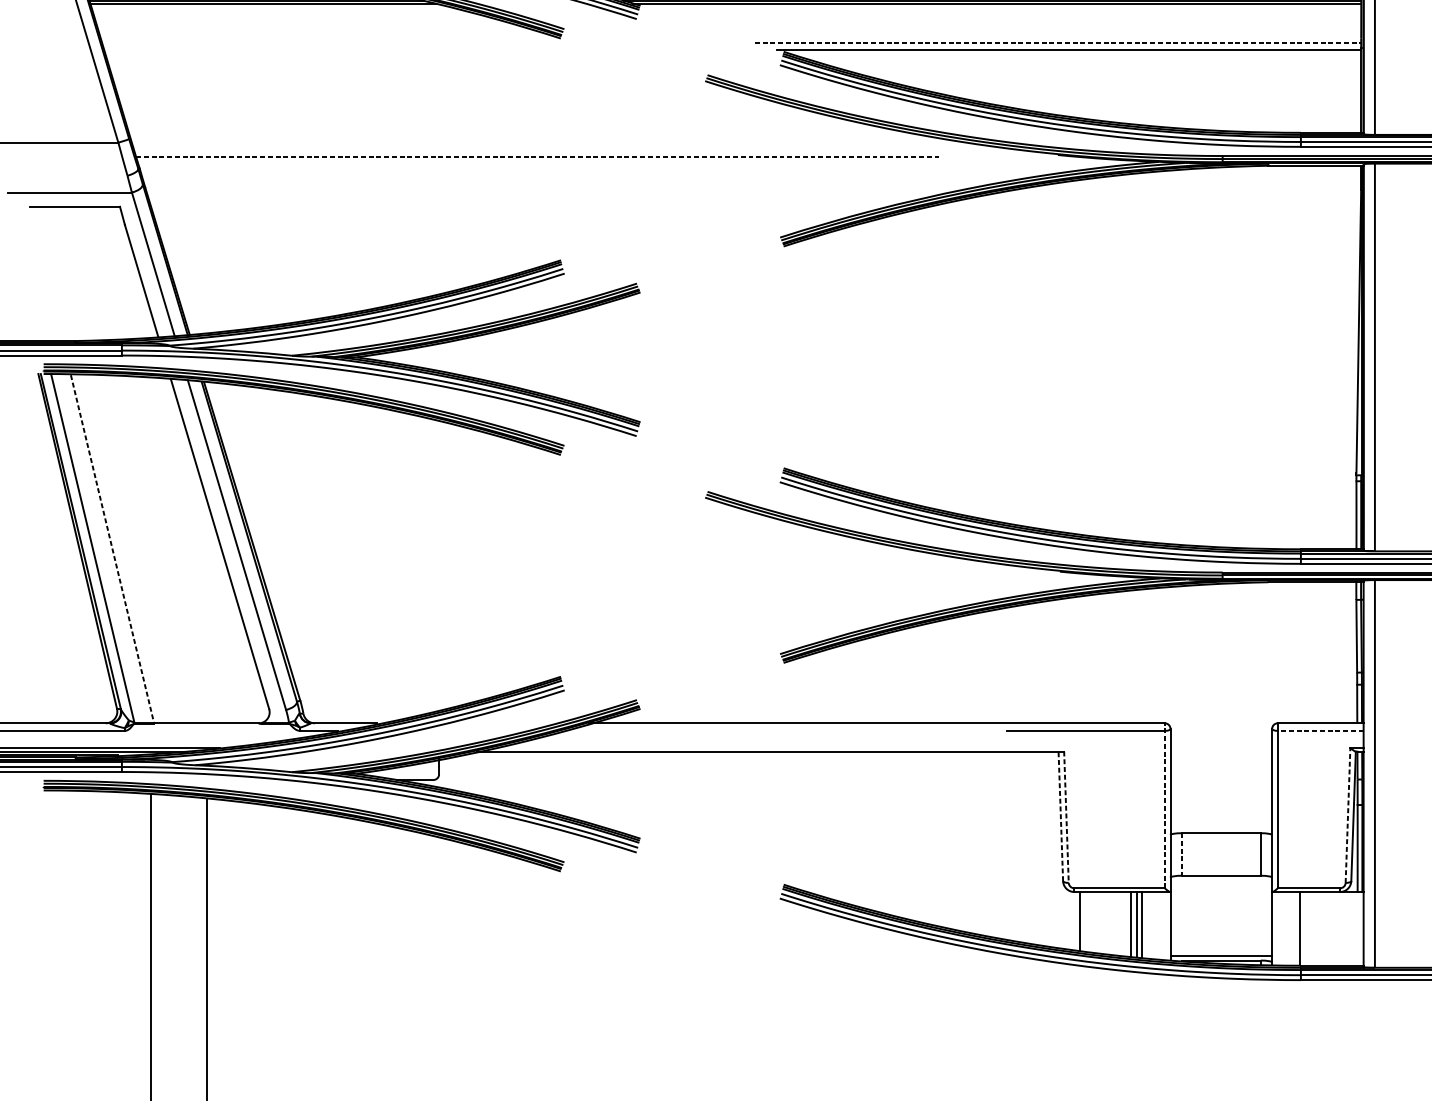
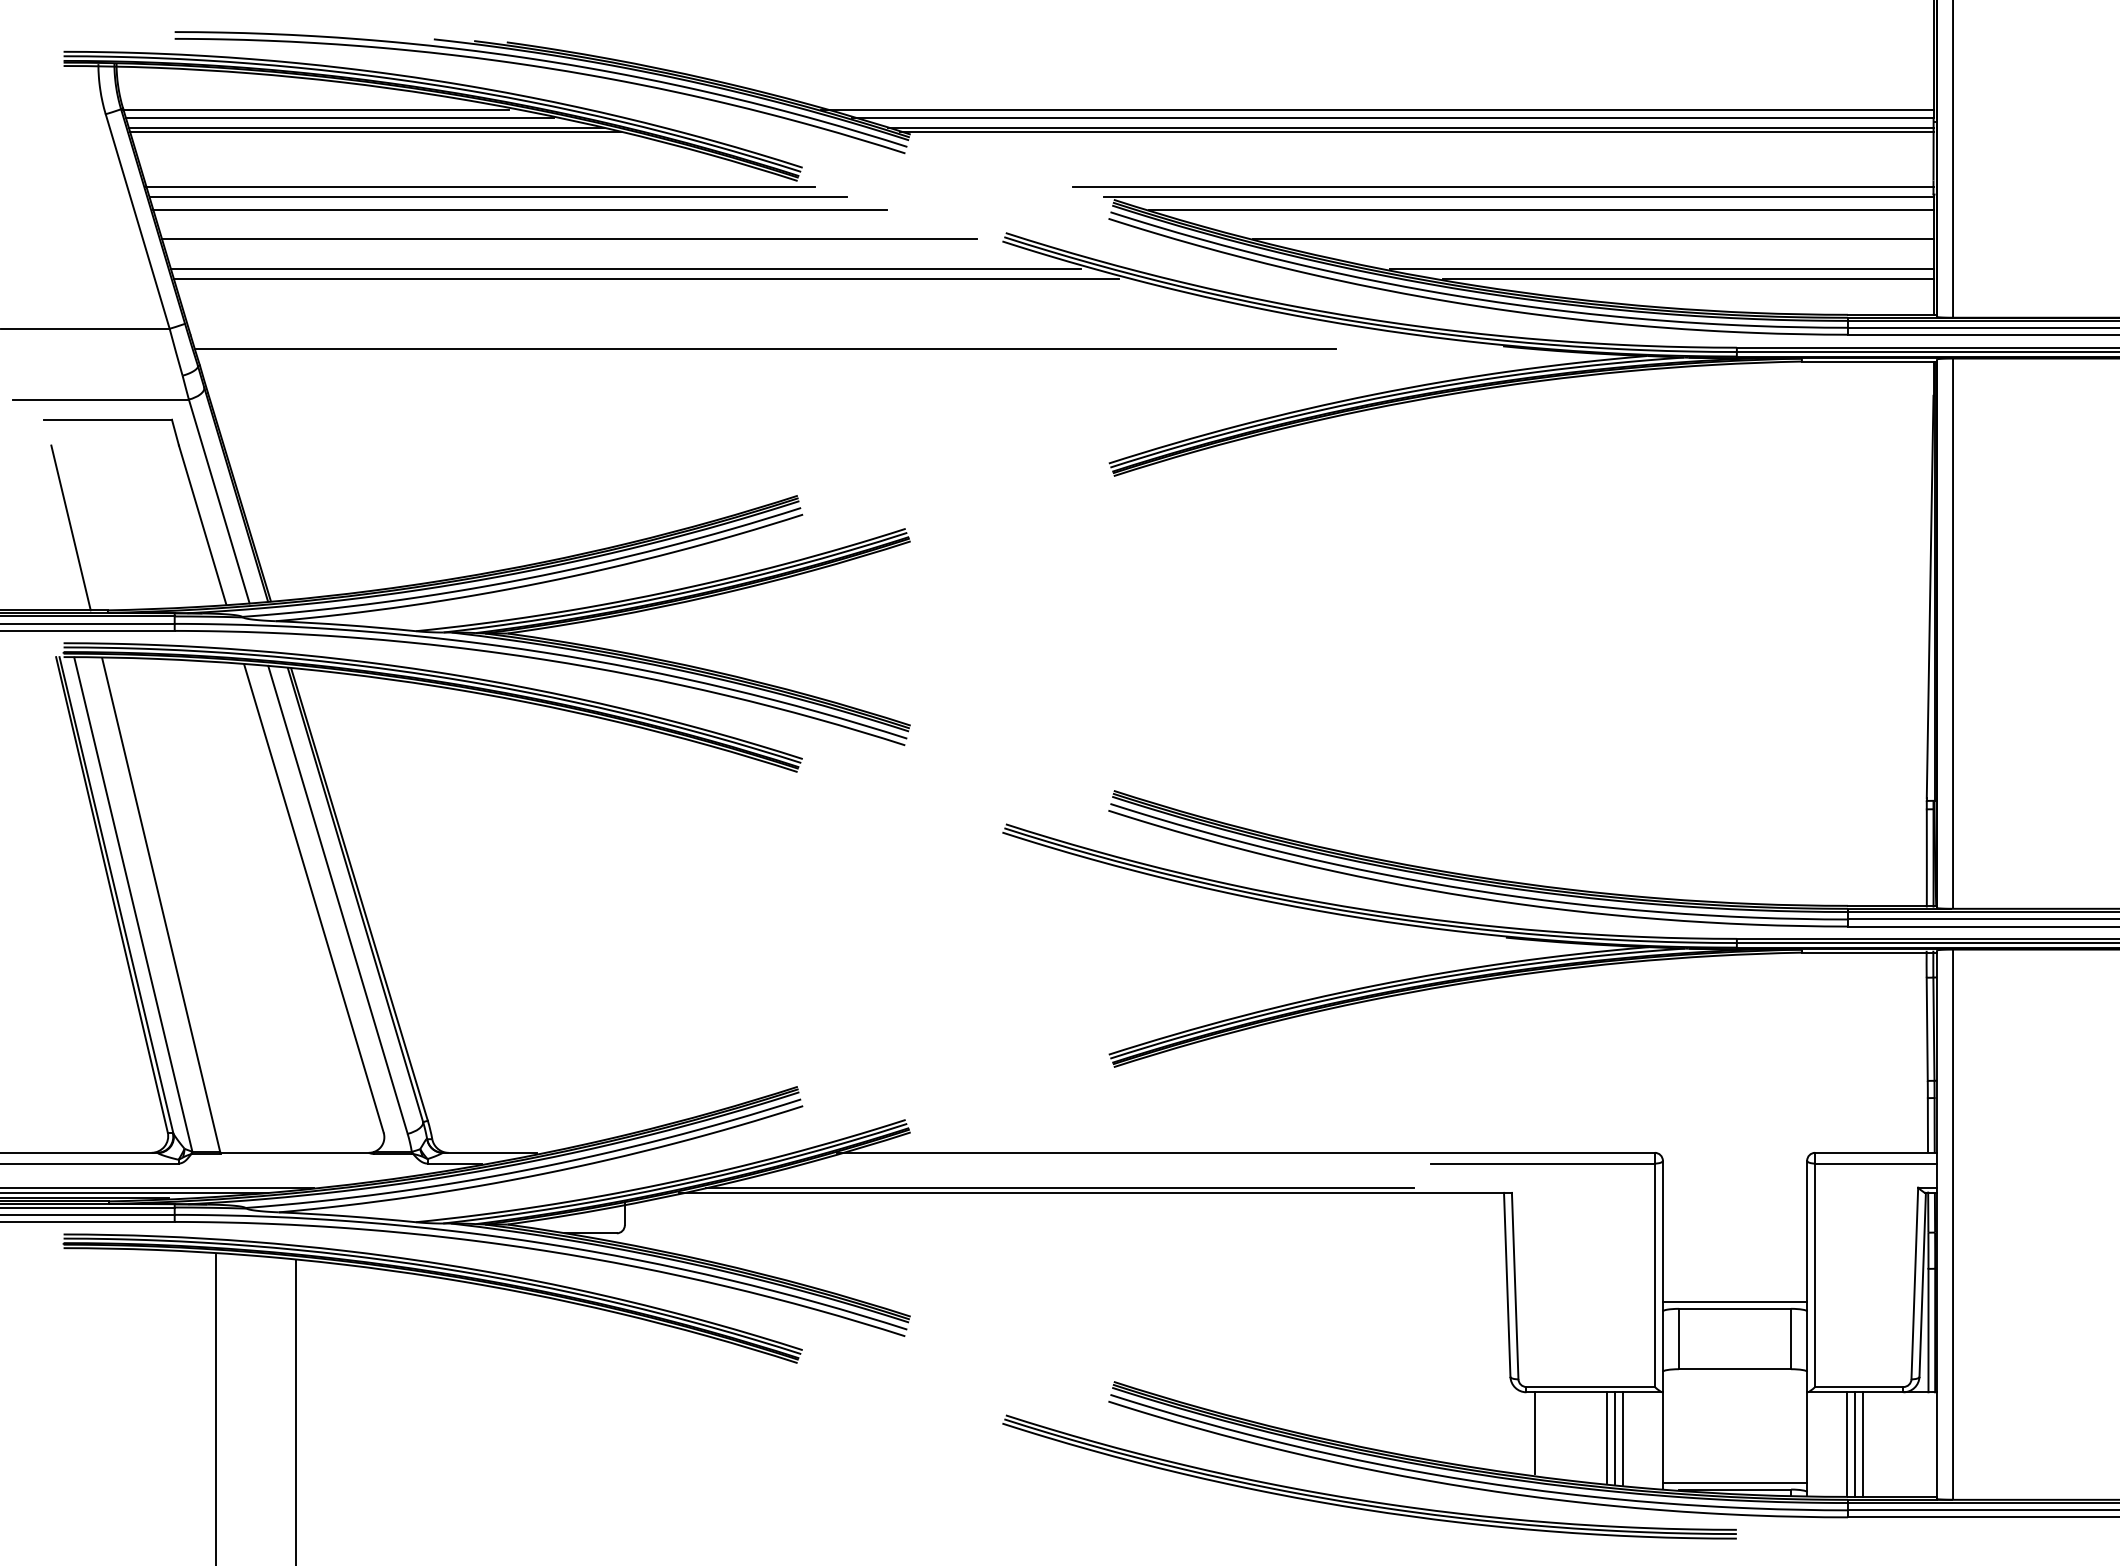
line: (337, 42) -> (480, 186), added
line: (1058, 42) -> (1503, 186), dashed -> solid
line: (349, 49) -> (497, 196), added
line: (364, 58) -> (519, 209), added
line: (1084, 58) -> (1541, 209), added
line: (400, 79) -> (569, 238), added
line: (1121, 79) -> (1593, 238), added
line: (440, 100) -> (626, 268), added
line: (1169, 100) -> (1661, 268), added
line: (453, 107) -> (645, 279), added
line: (1187, 107) -> (1687, 279), added
line: (538, 157) -> (765, 349), dashed -> solid
line: (48, 282) -> (70, 527), added
line: (112, 549) -> (161, 905), dashed -> solid
line: (1321, 730) -> (1876, 1163), dashed -> solid
line: (745, 747) -> (1059, 1187), added
line: (1164, 805) -> (1654, 1269), dashed -> solid
line: (1347, 815) -> (1914, 1283), dashed -> solid
line: (1061, 816) -> (1507, 1284), dashed -> solid
line: (1066, 817) -> (1515, 1286), dashed -> solid
line: (1220, 828) -> (1734, 1302), added
line: (1181, 854) -> (1678, 1339), dashed -> solid
line: (1306, 928) -> (1855, 1444), added
line: (1311, 928) -> (1863, 1444), added
part: (960, 967) -> (1365, 1499), added

